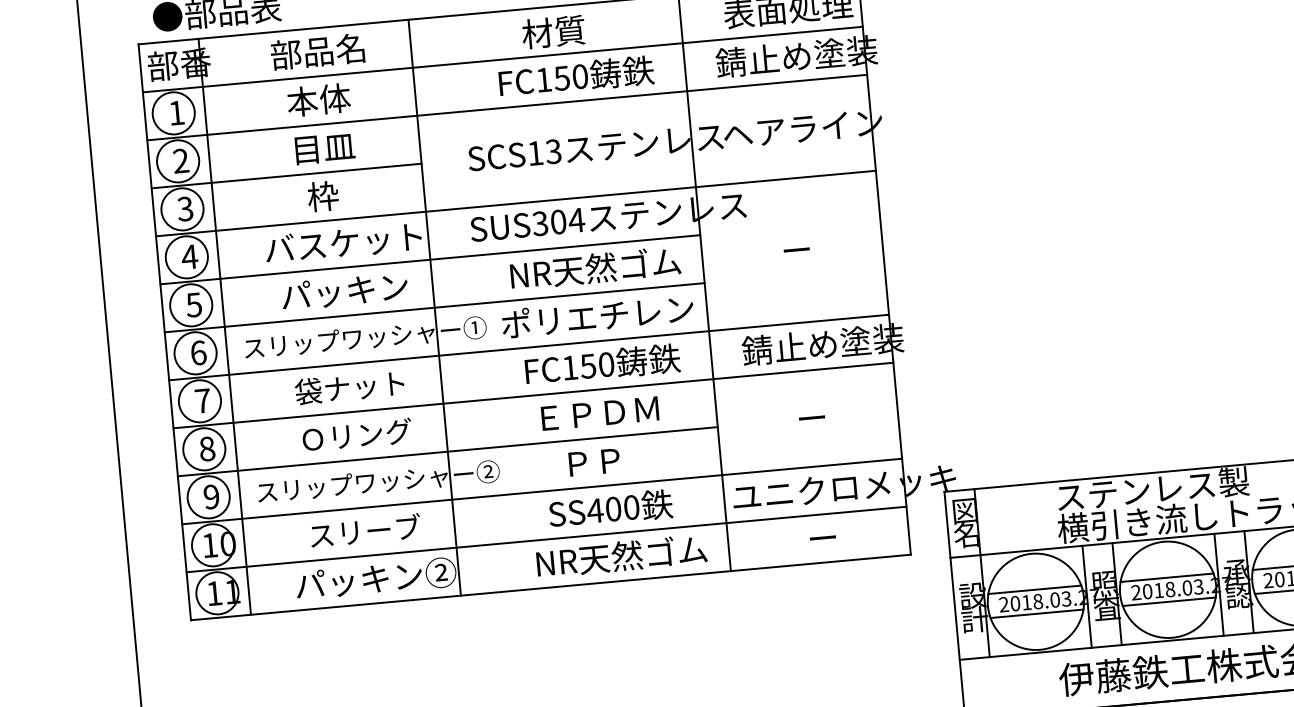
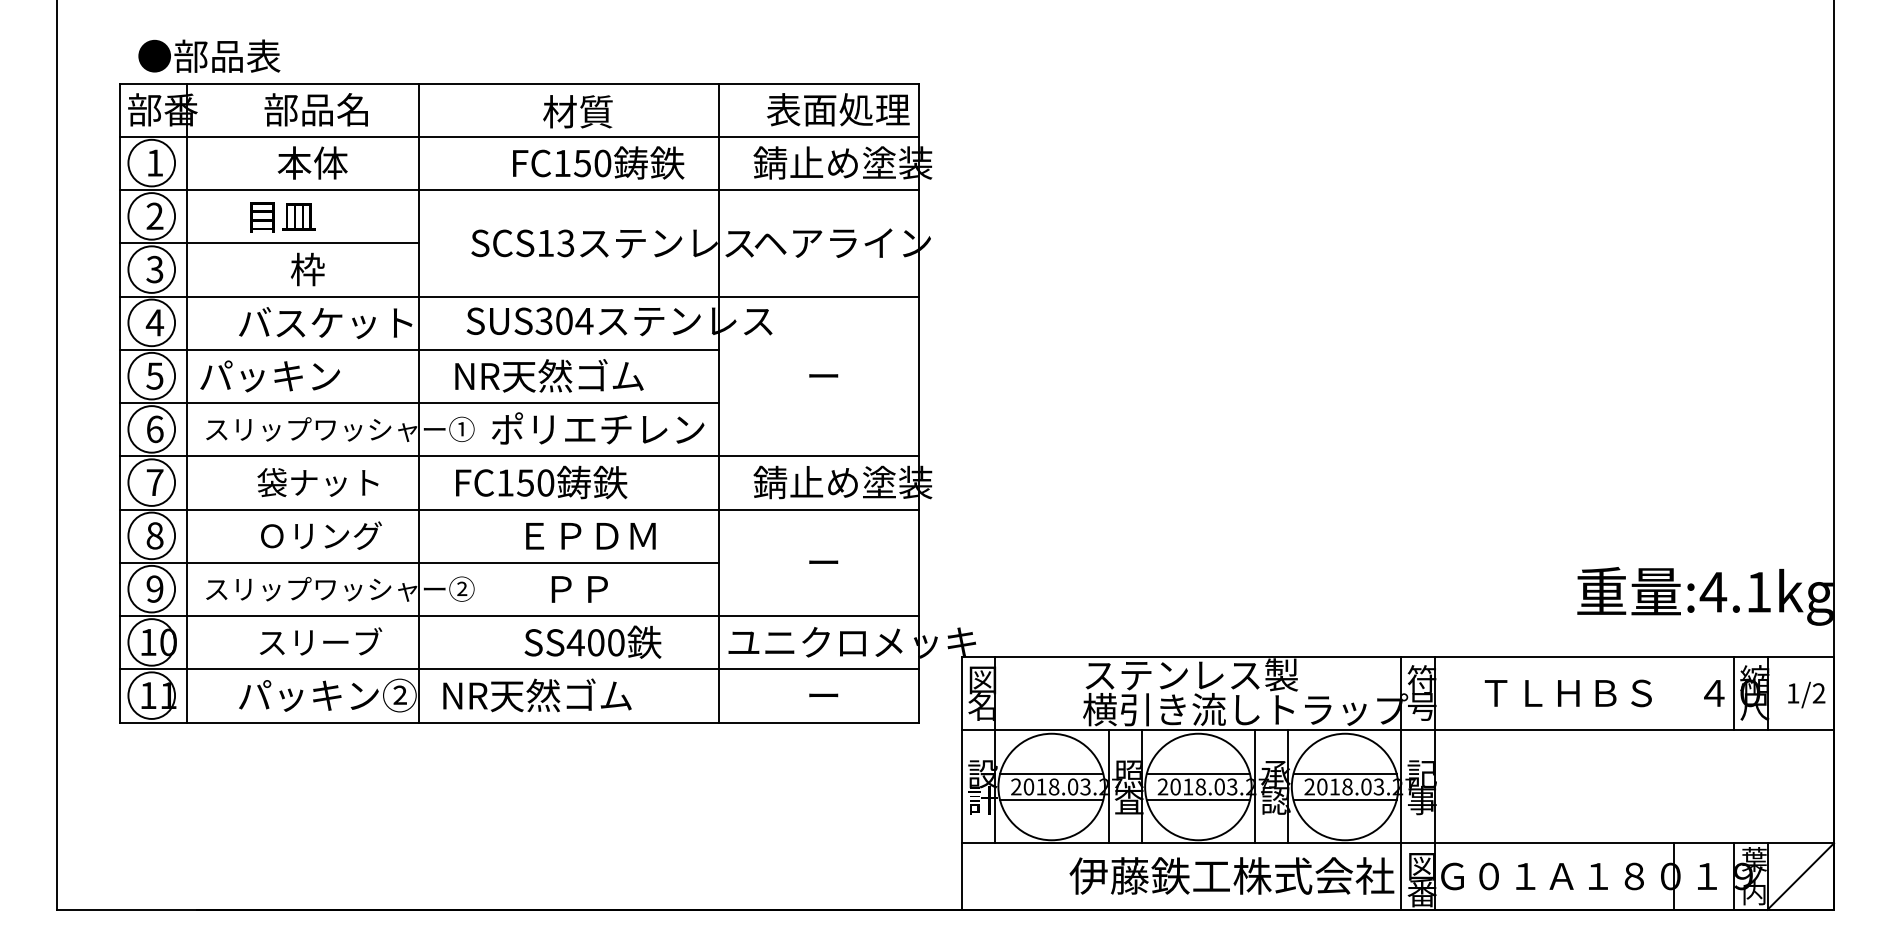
text: (324, 149) -> (282, 217), moved
text: (595, 267) -> (549, 375), moved
text: (344, 291) -> (269, 376), moved
text: (602, 364) -> (541, 482), moved
text: (621, 556) -> (537, 695), moved

